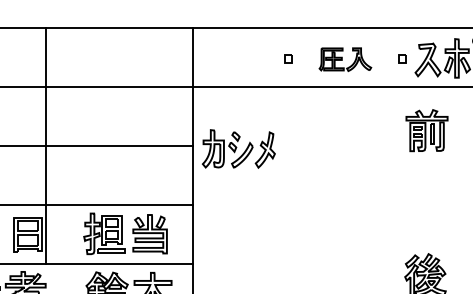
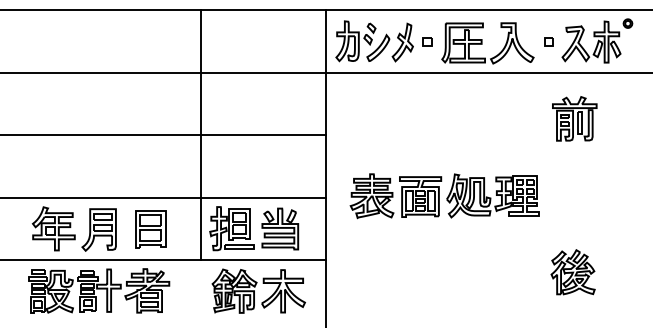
part: (344, 59) -> (487, 43), size x1.67
line: (45, 146) -> (200, 135), moved
part: (238, 149) -> (374, 41), moved
part: (304, 203) -> (444, 196), added

